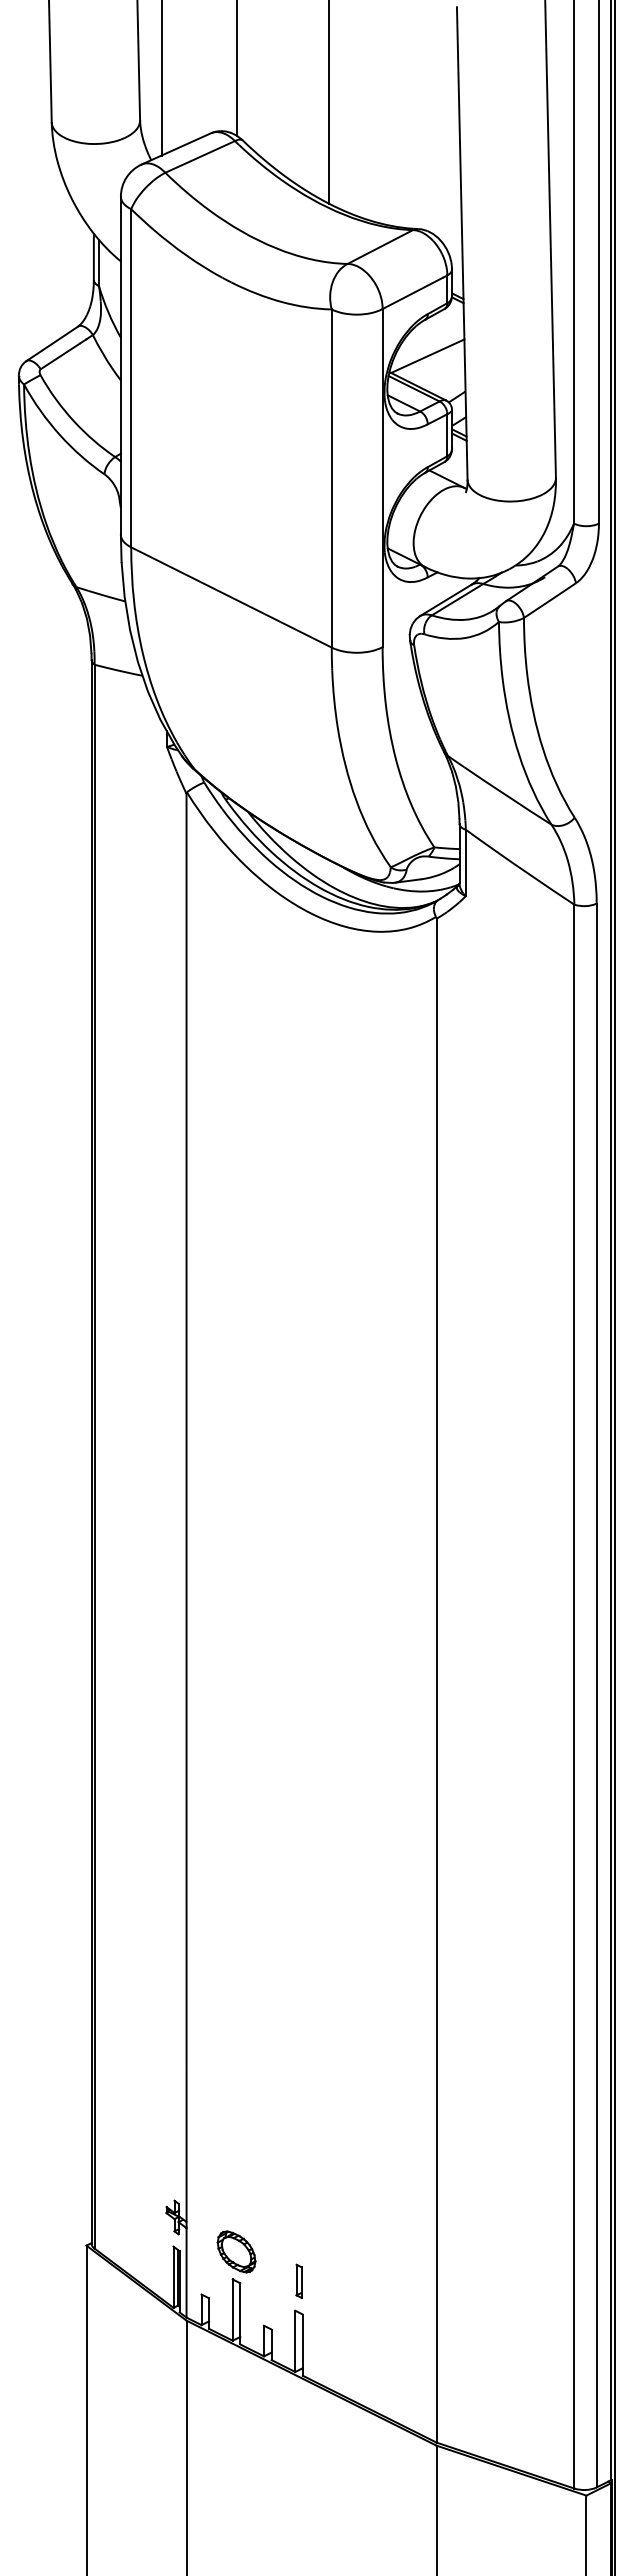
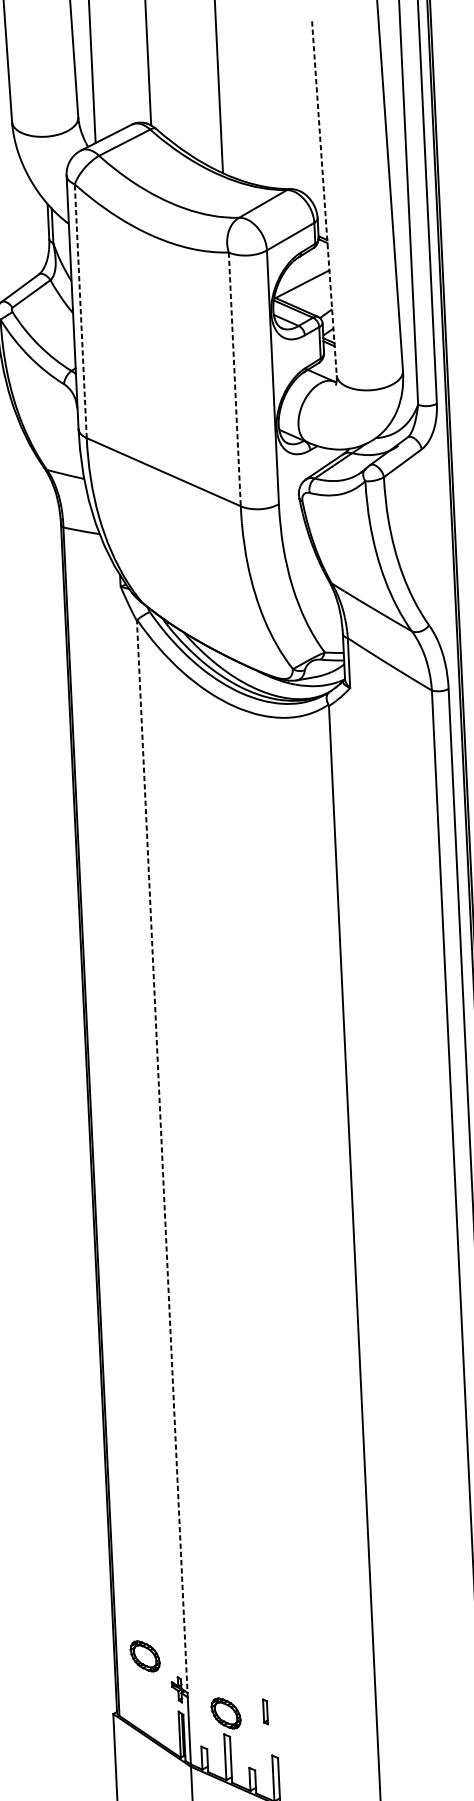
line: (462, 243) -> (324, 198), solid -> dashed
line: (131, 377) -> (80, 310), solid -> dashed
line: (331, 479) -> (234, 380), solid -> dashed
line: (186, 1510) -> (162, 1158), solid -> dashed
part: (132, 2170) -> (145, 1656), added
part: (298, 2280) -> (265, 1711), moved

